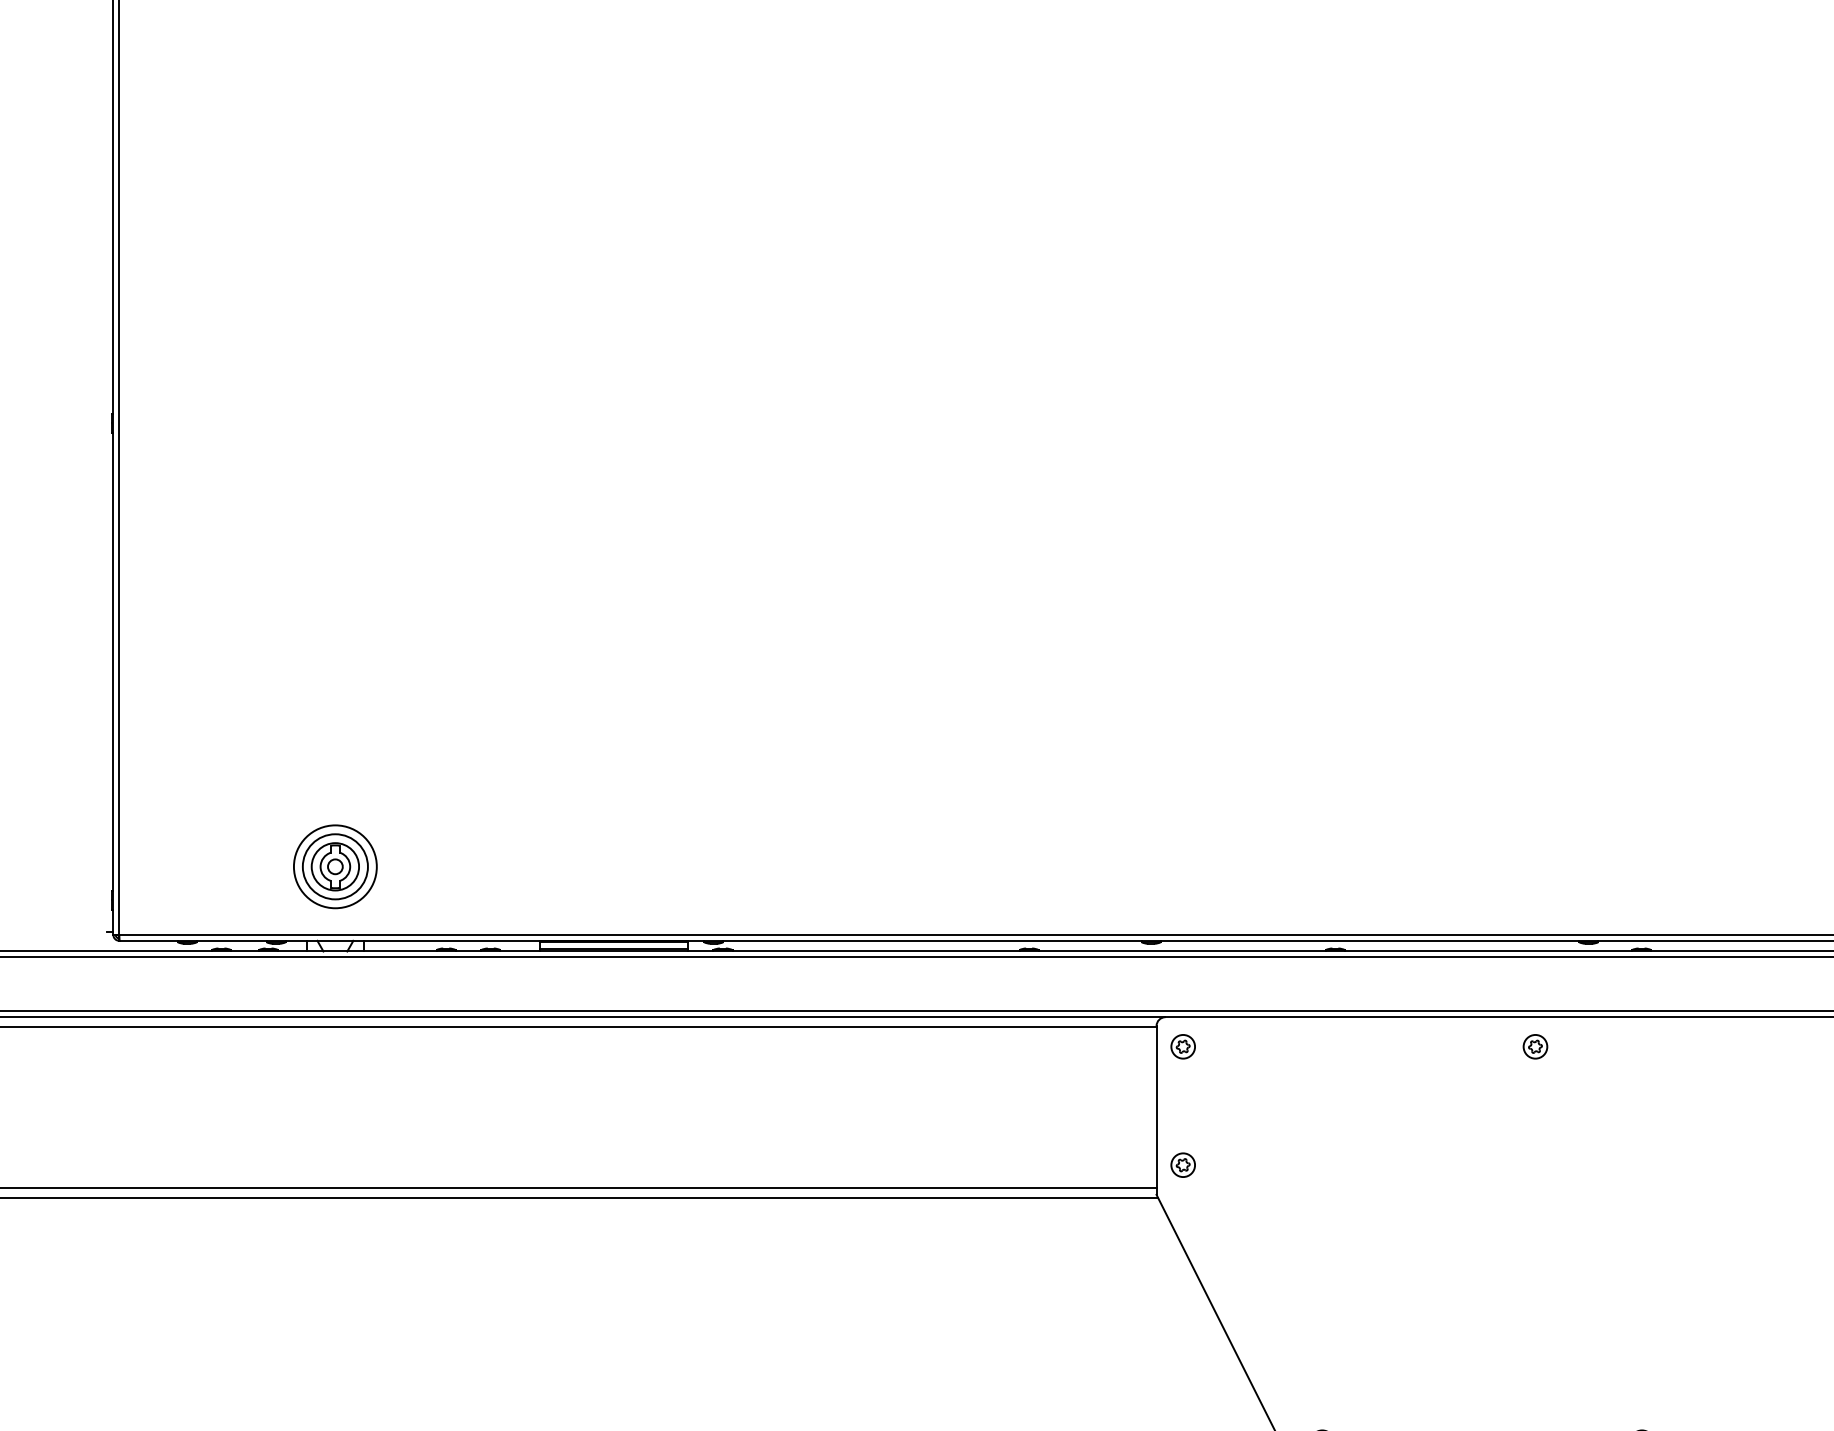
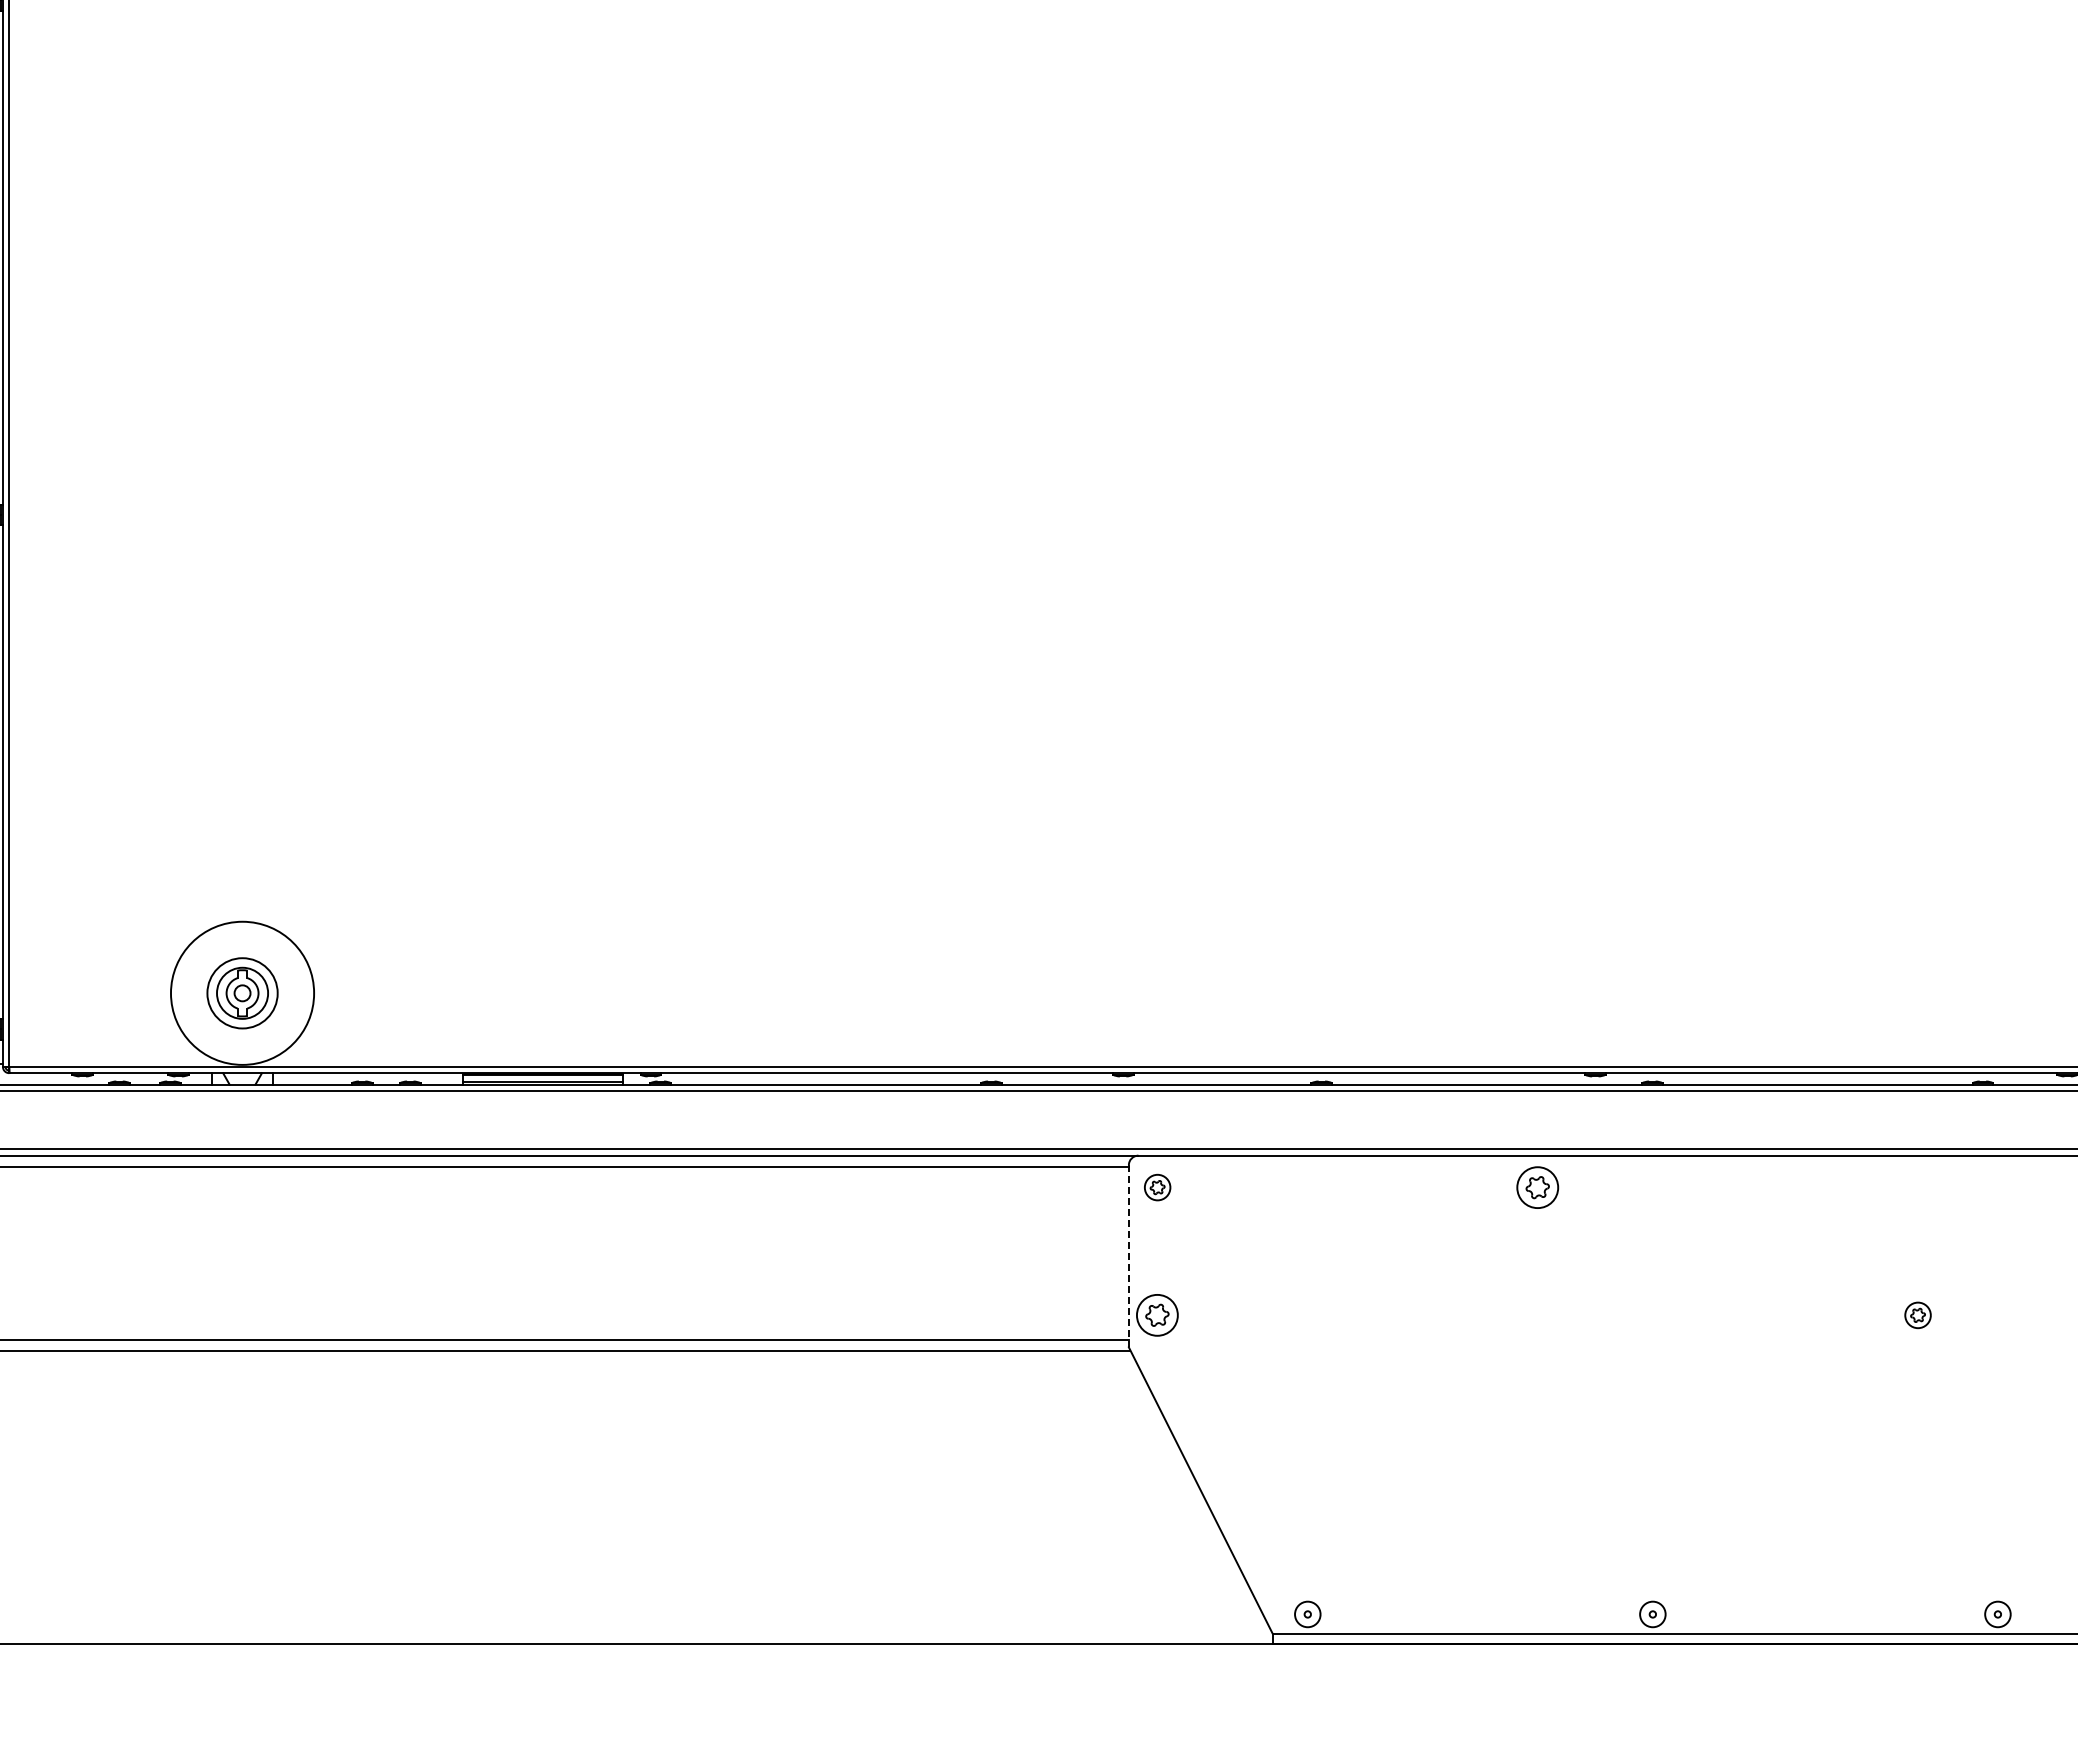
circle: (335, 866) -> (242, 993), size x1.6
part: (1535, 1046) -> (1537, 1187), size x1.6
line: (1156, 1110) -> (1128, 1256), solid -> dashed
part: (1183, 1165) -> (1157, 1315), size x1.6

